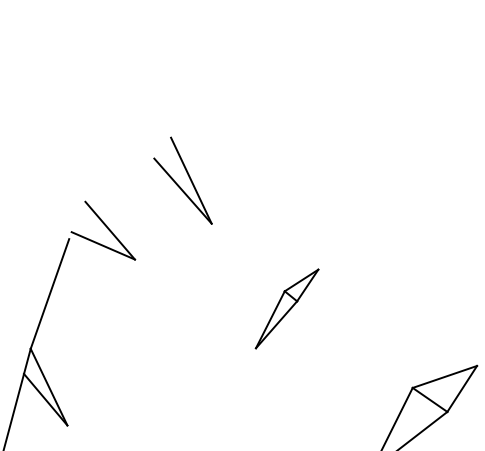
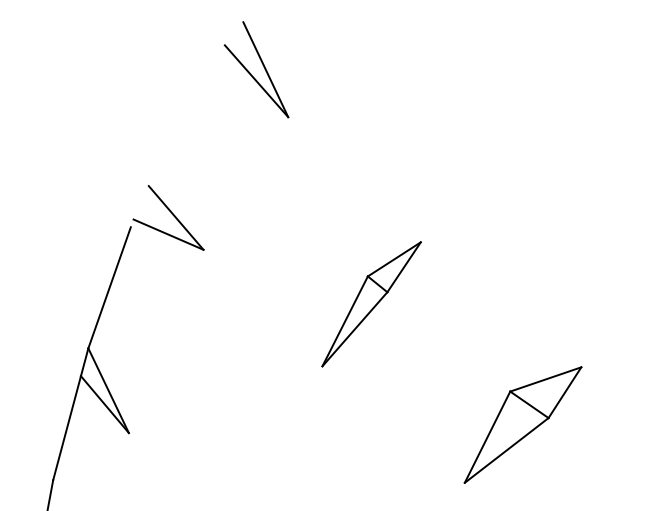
part: (178, 184) -> (251, 73), moved
part: (287, 309) -> (371, 304), size x1.43

